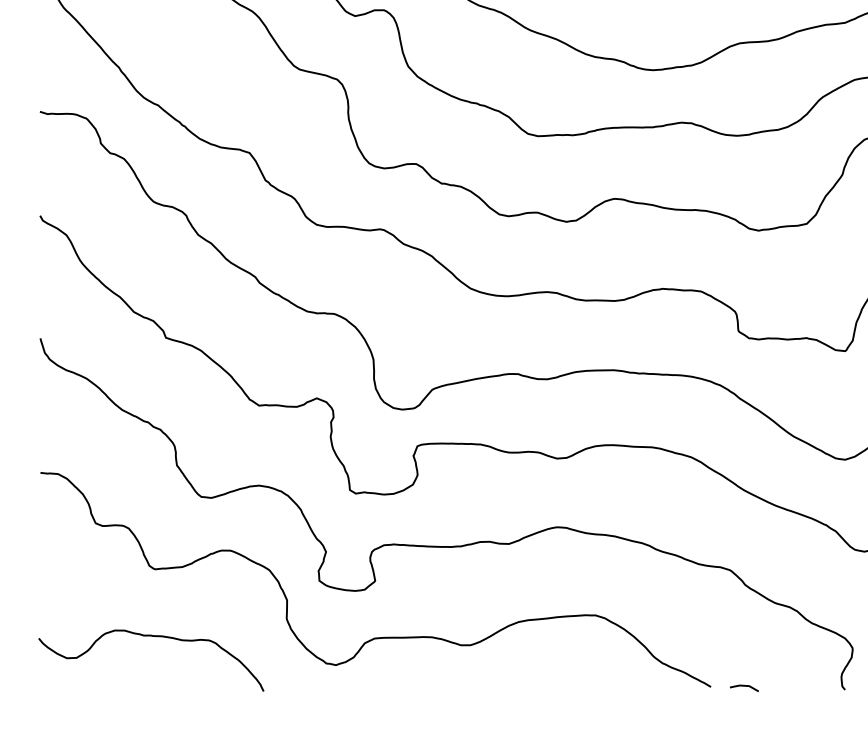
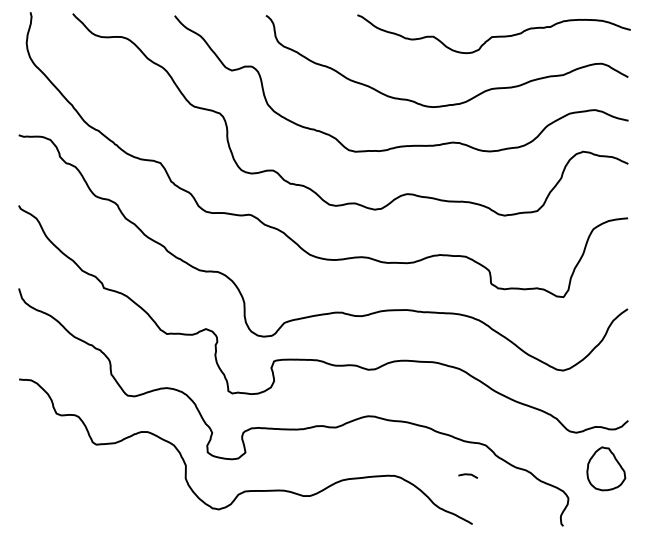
curve: (150, 637) -> (93, 490), removed
curve: (744, 687) -> (468, 475), moved

